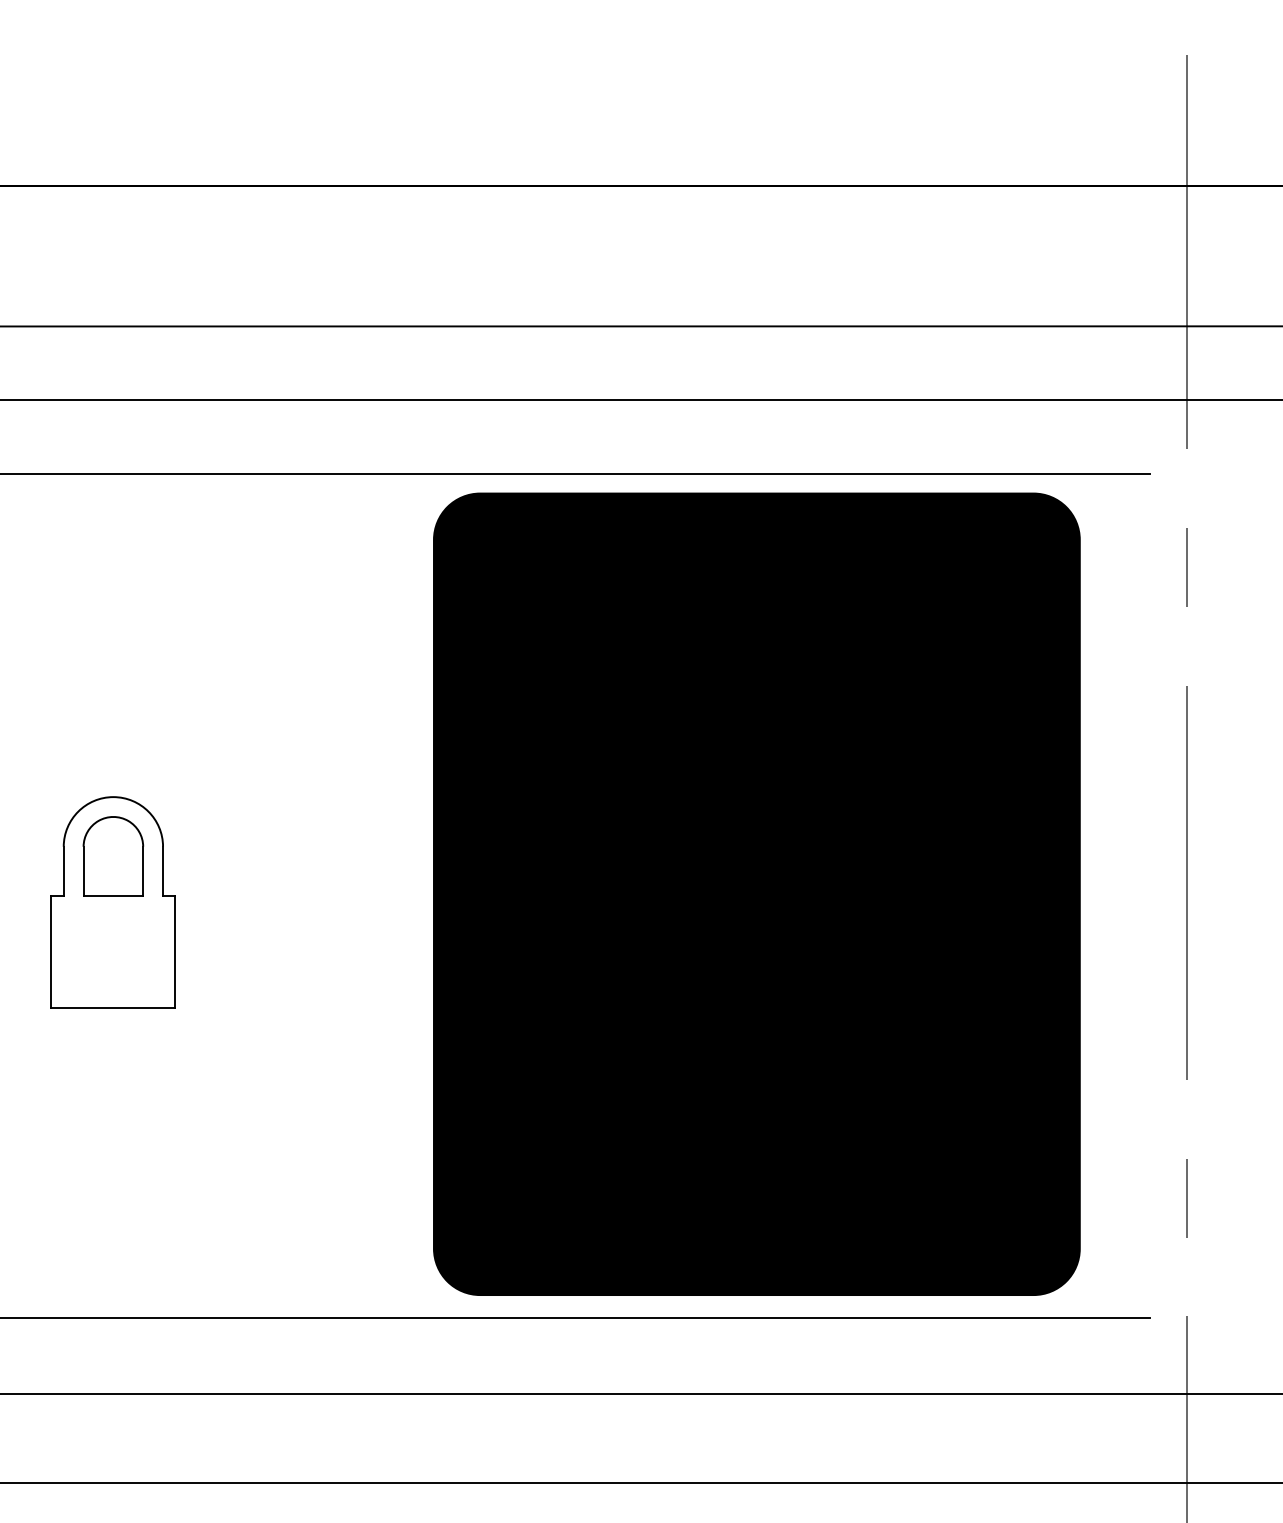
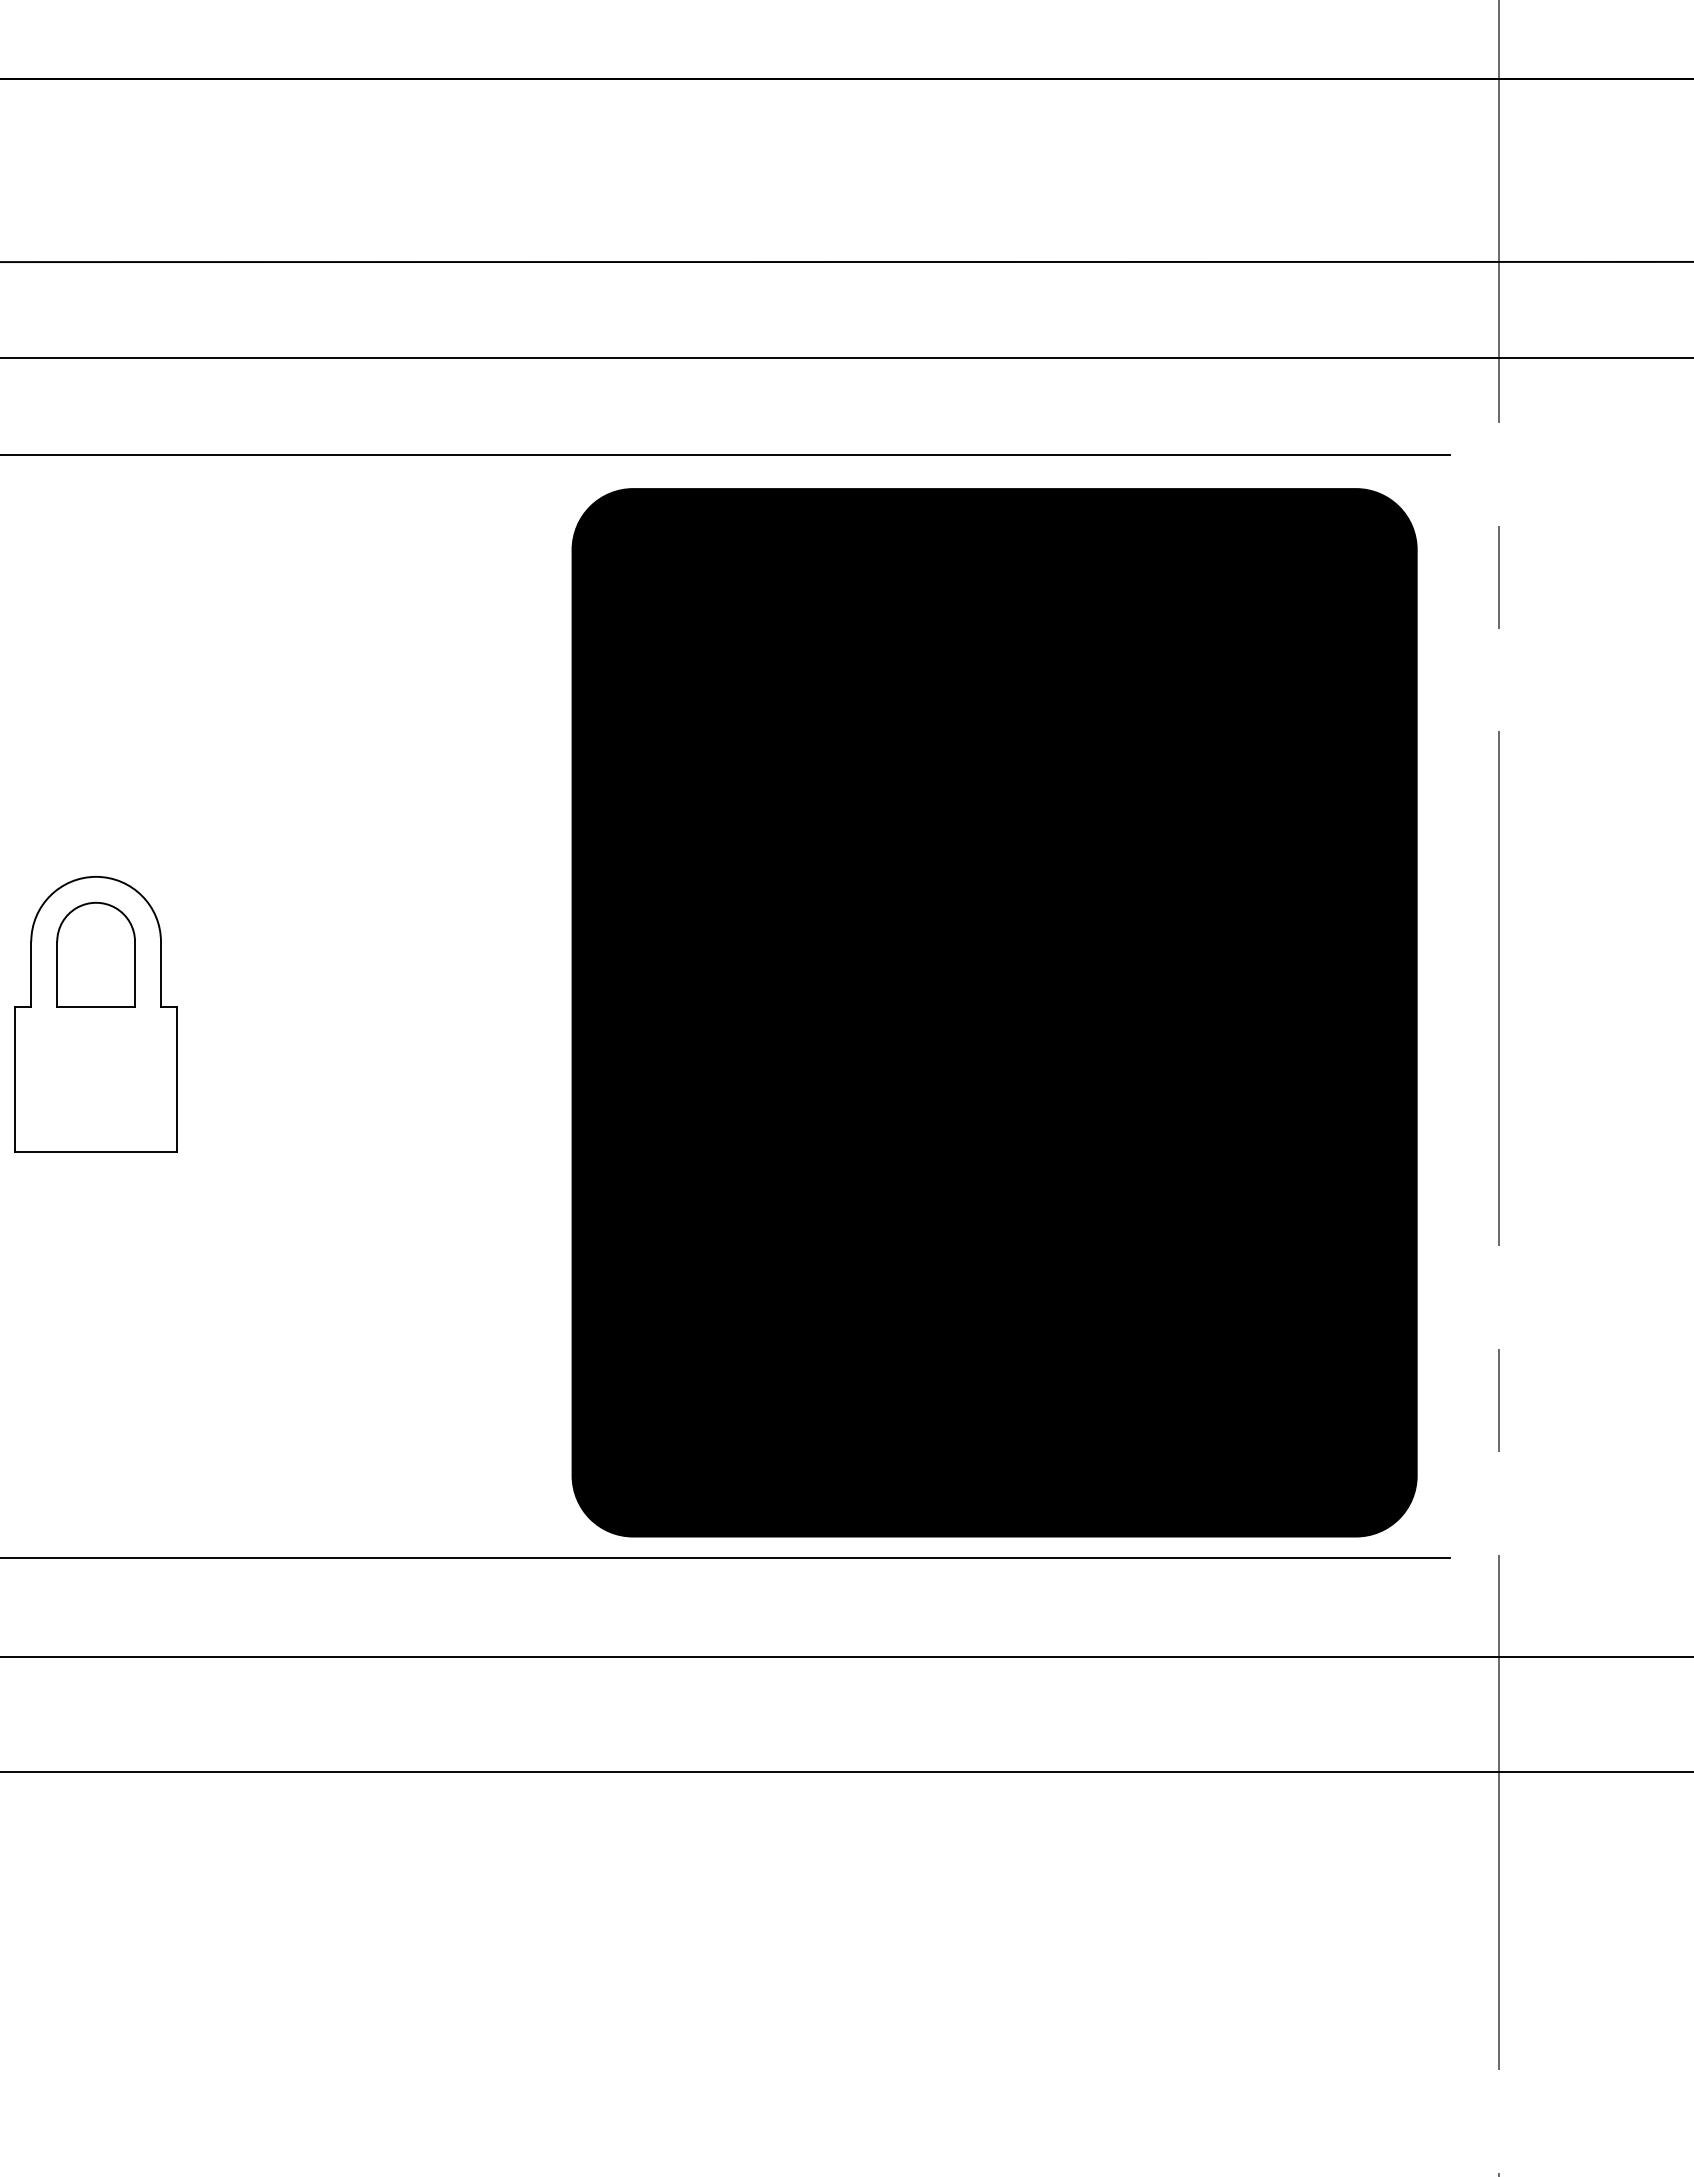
part: (756, 894) -> (994, 1012), moved

